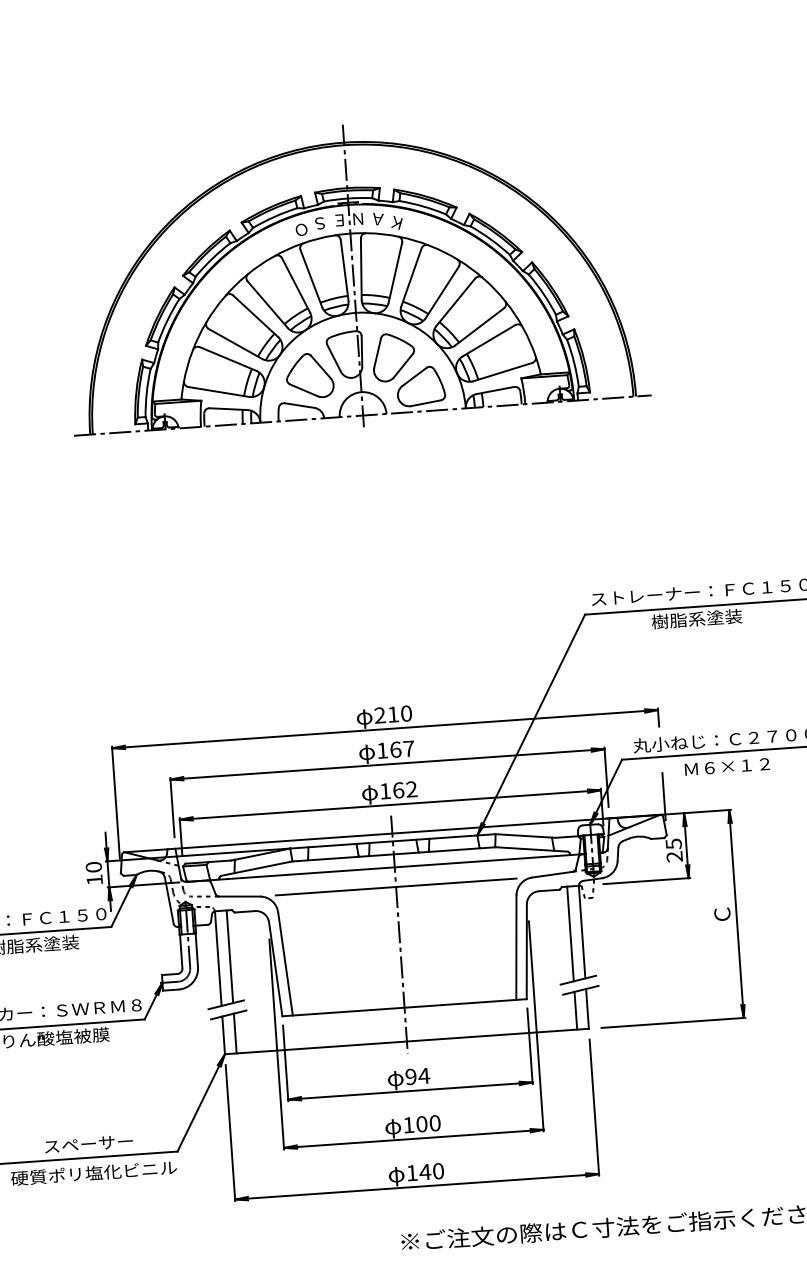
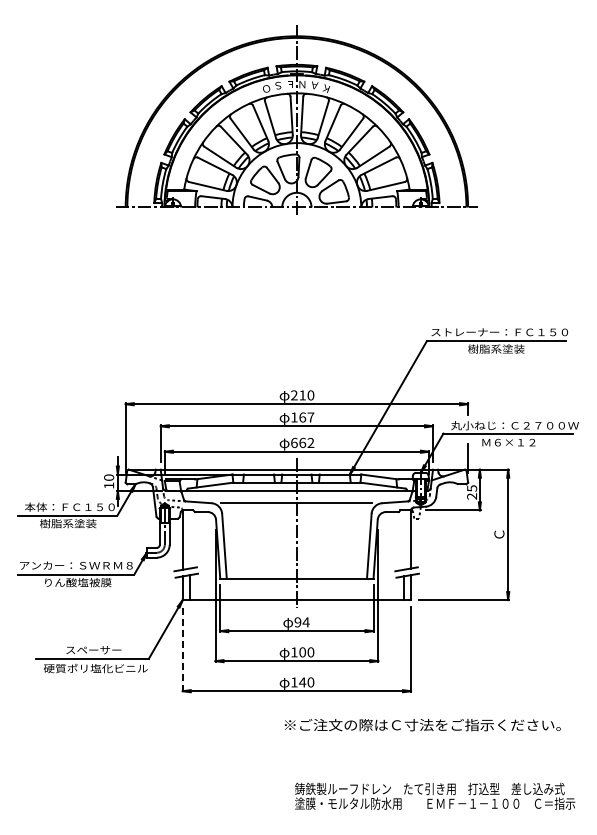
text: (385, 790) -> (294, 442), 162 -> 662
line: (570, 933) -> (403, 539), removed
line: (230, 956) -> (190, 539), removed
line: (230, 1133) -> (182, 649), solid -> dashed

